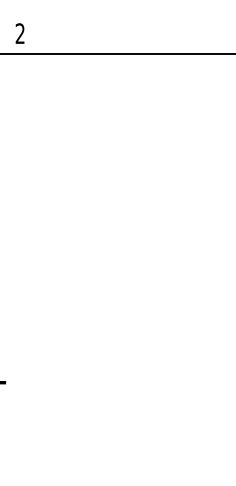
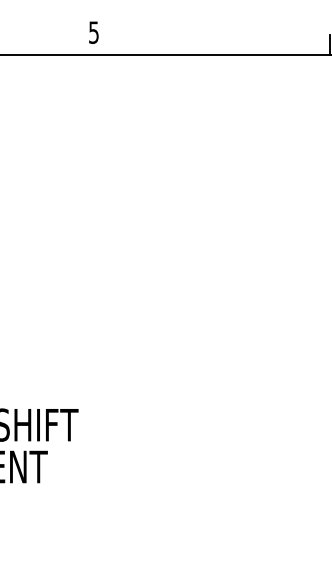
text: (19, 33) -> (93, 32), 2 -> 5

